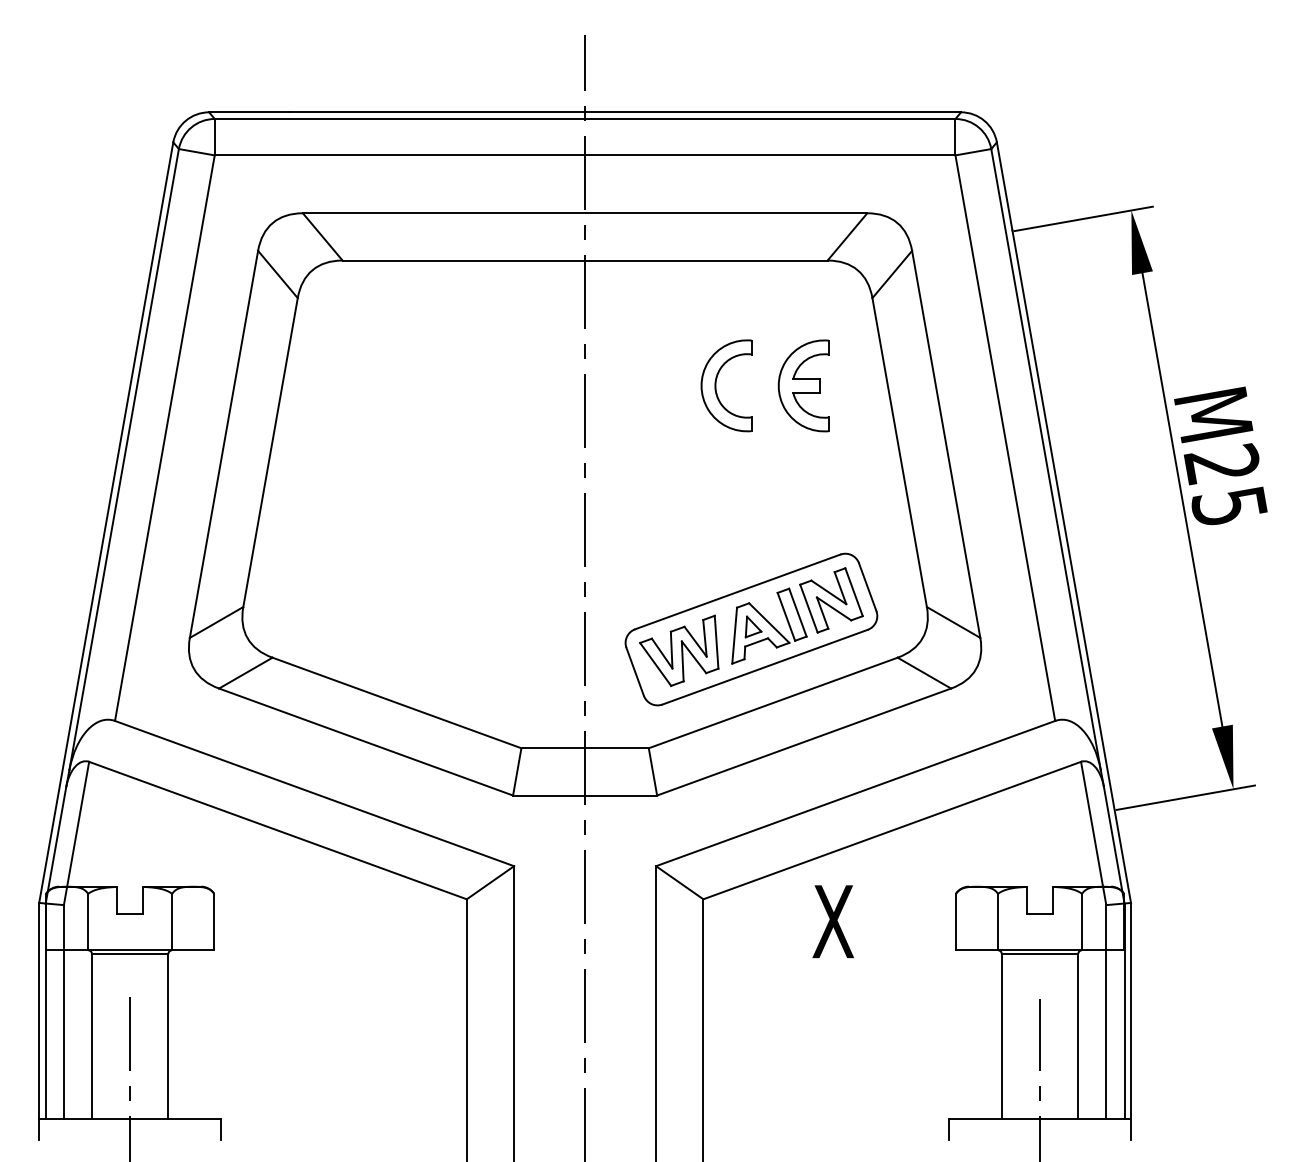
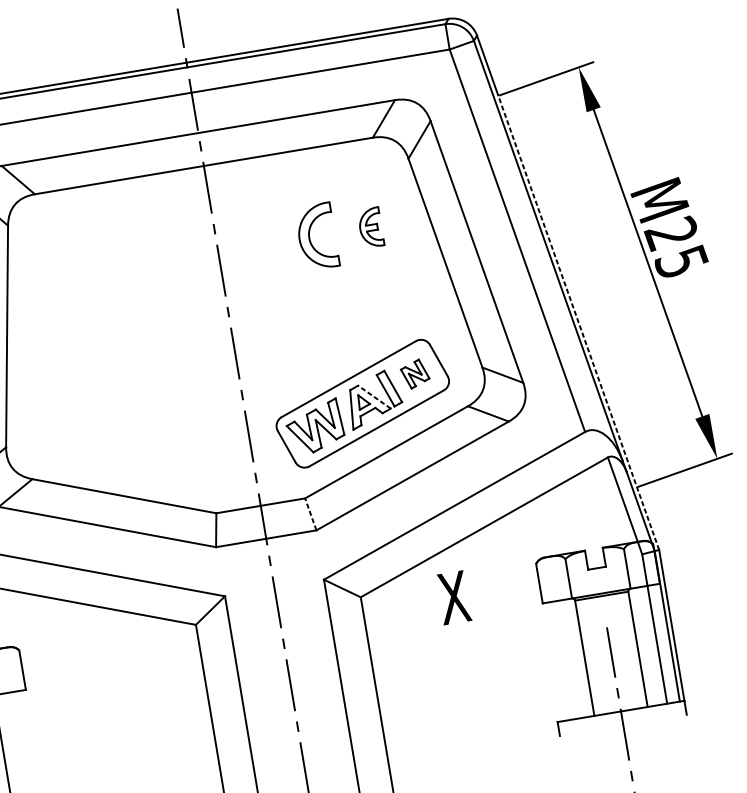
part: (803, 385) -> (370, 227), size x0.6
line: (1071, 566) -> (578, 322), solid -> dashed
part: (831, 600) -> (415, 374), size x0.6
line: (768, 622) -> (373, 396), solid -> dashed
line: (652, 771) -> (310, 514), solid -> dashed

